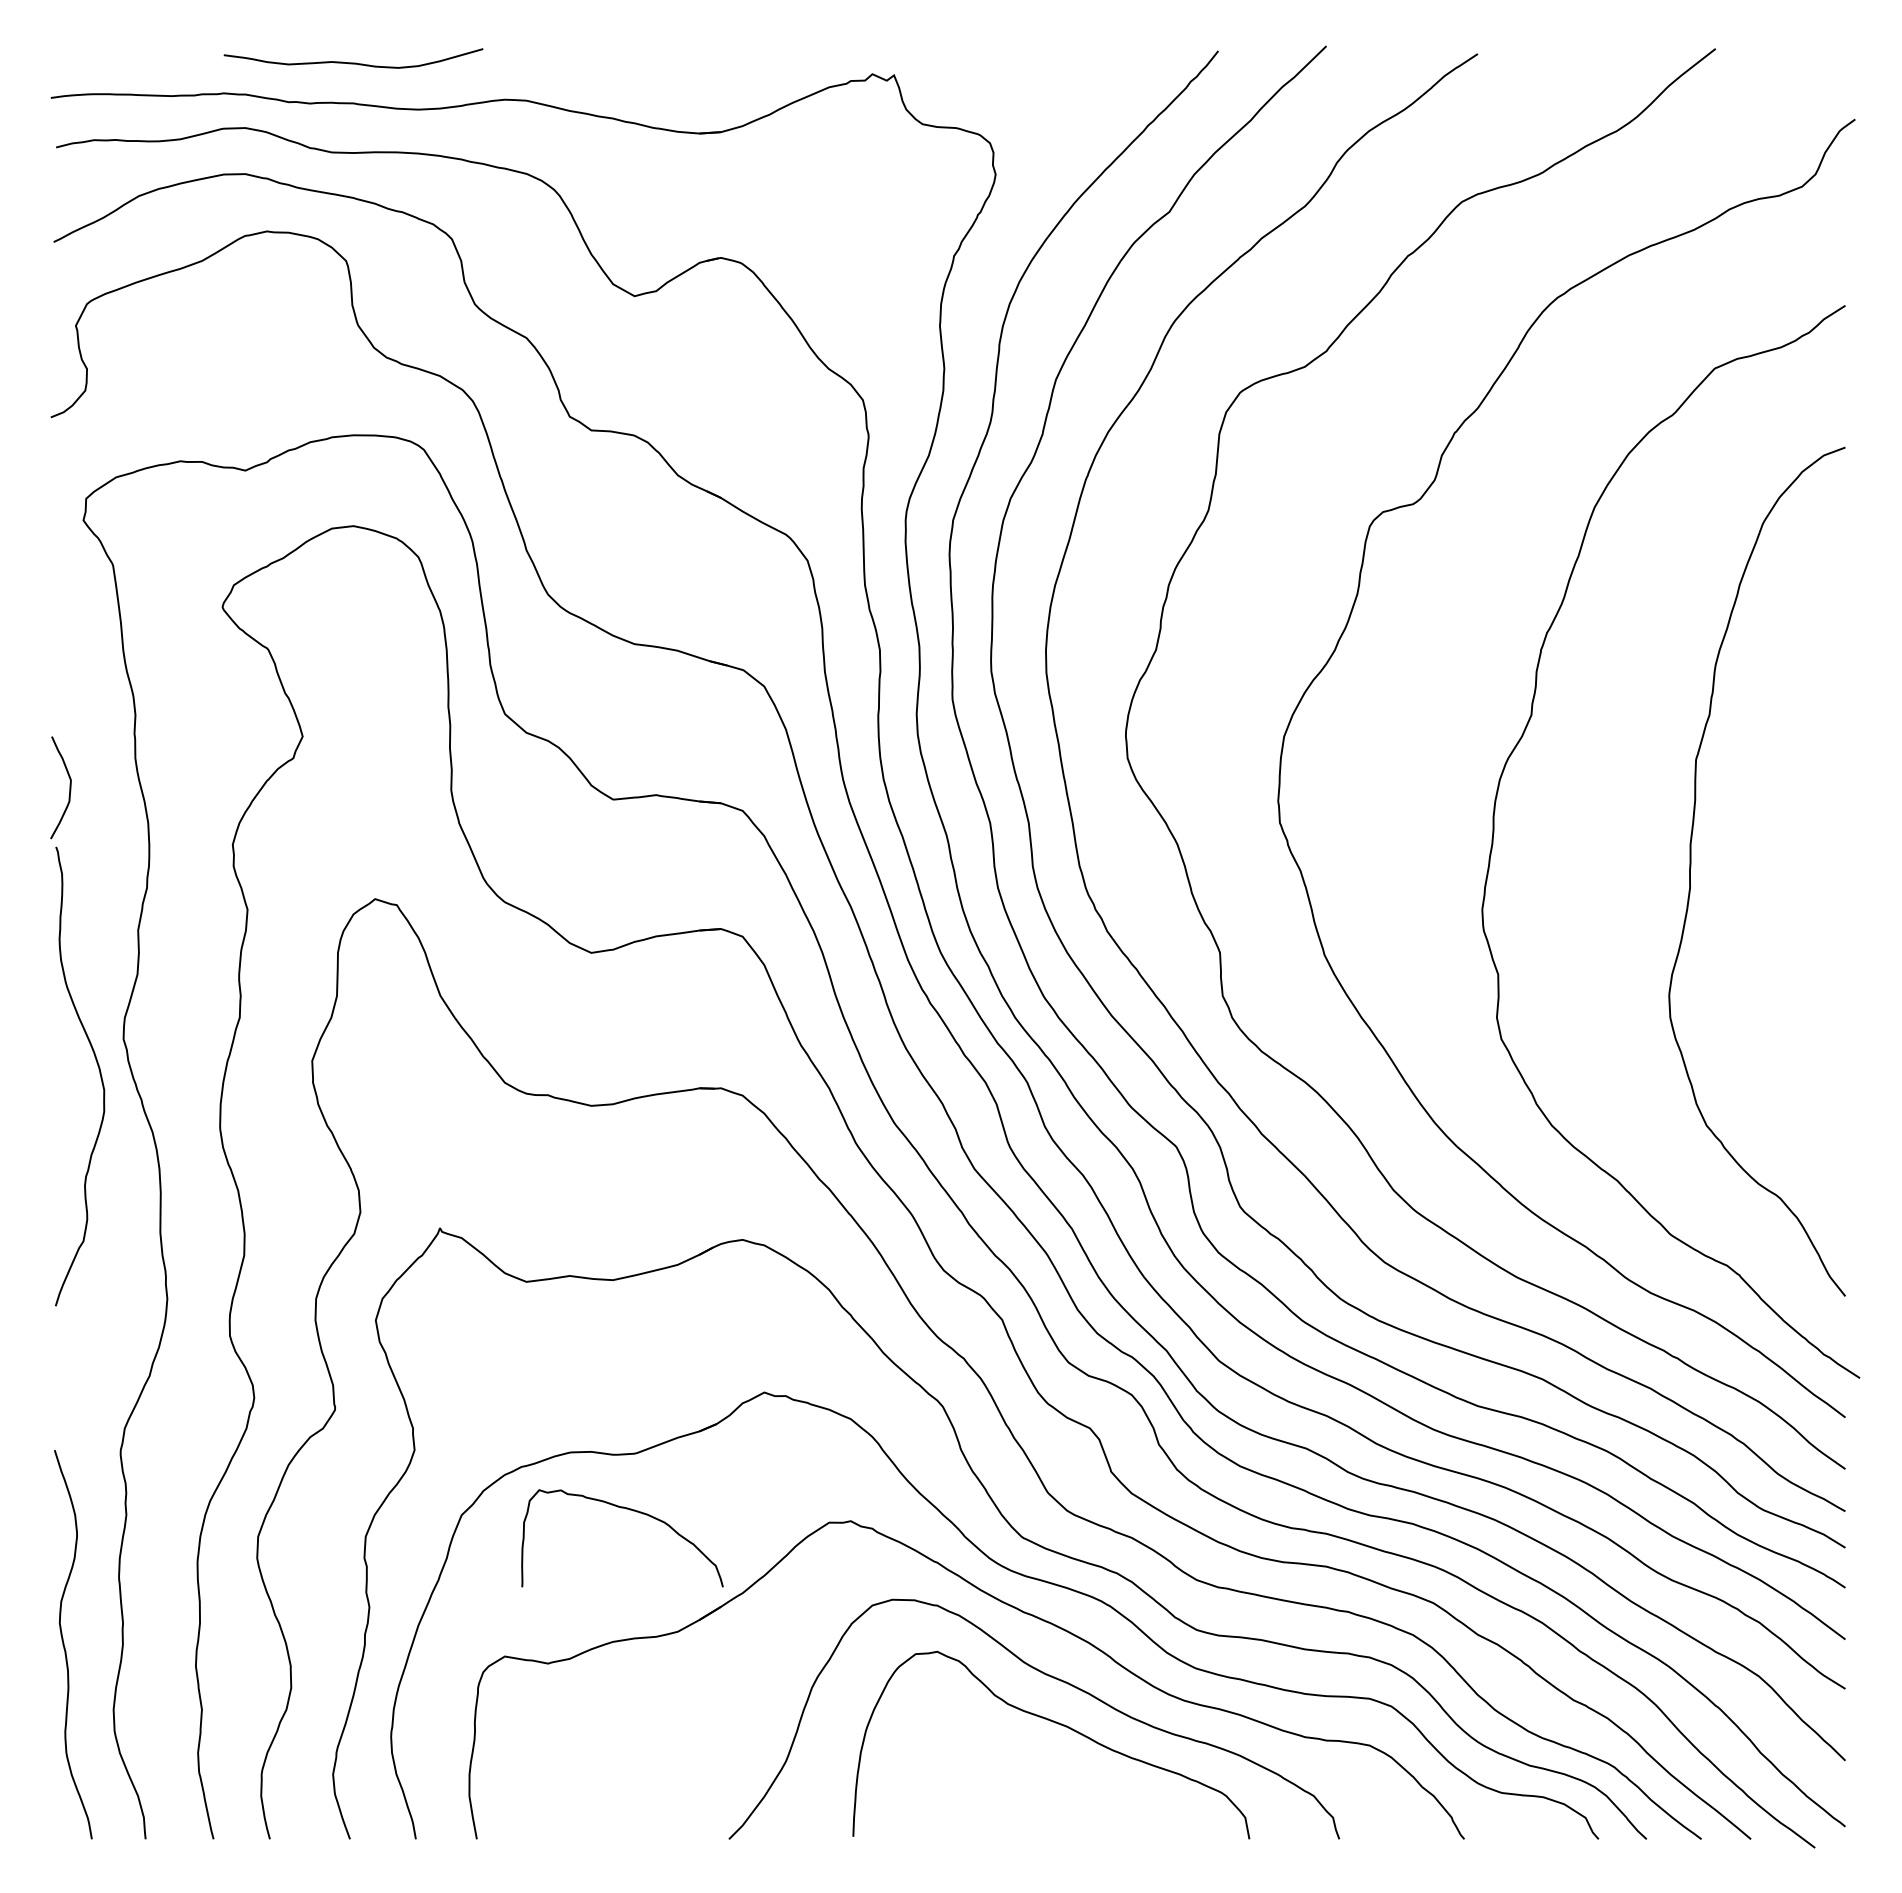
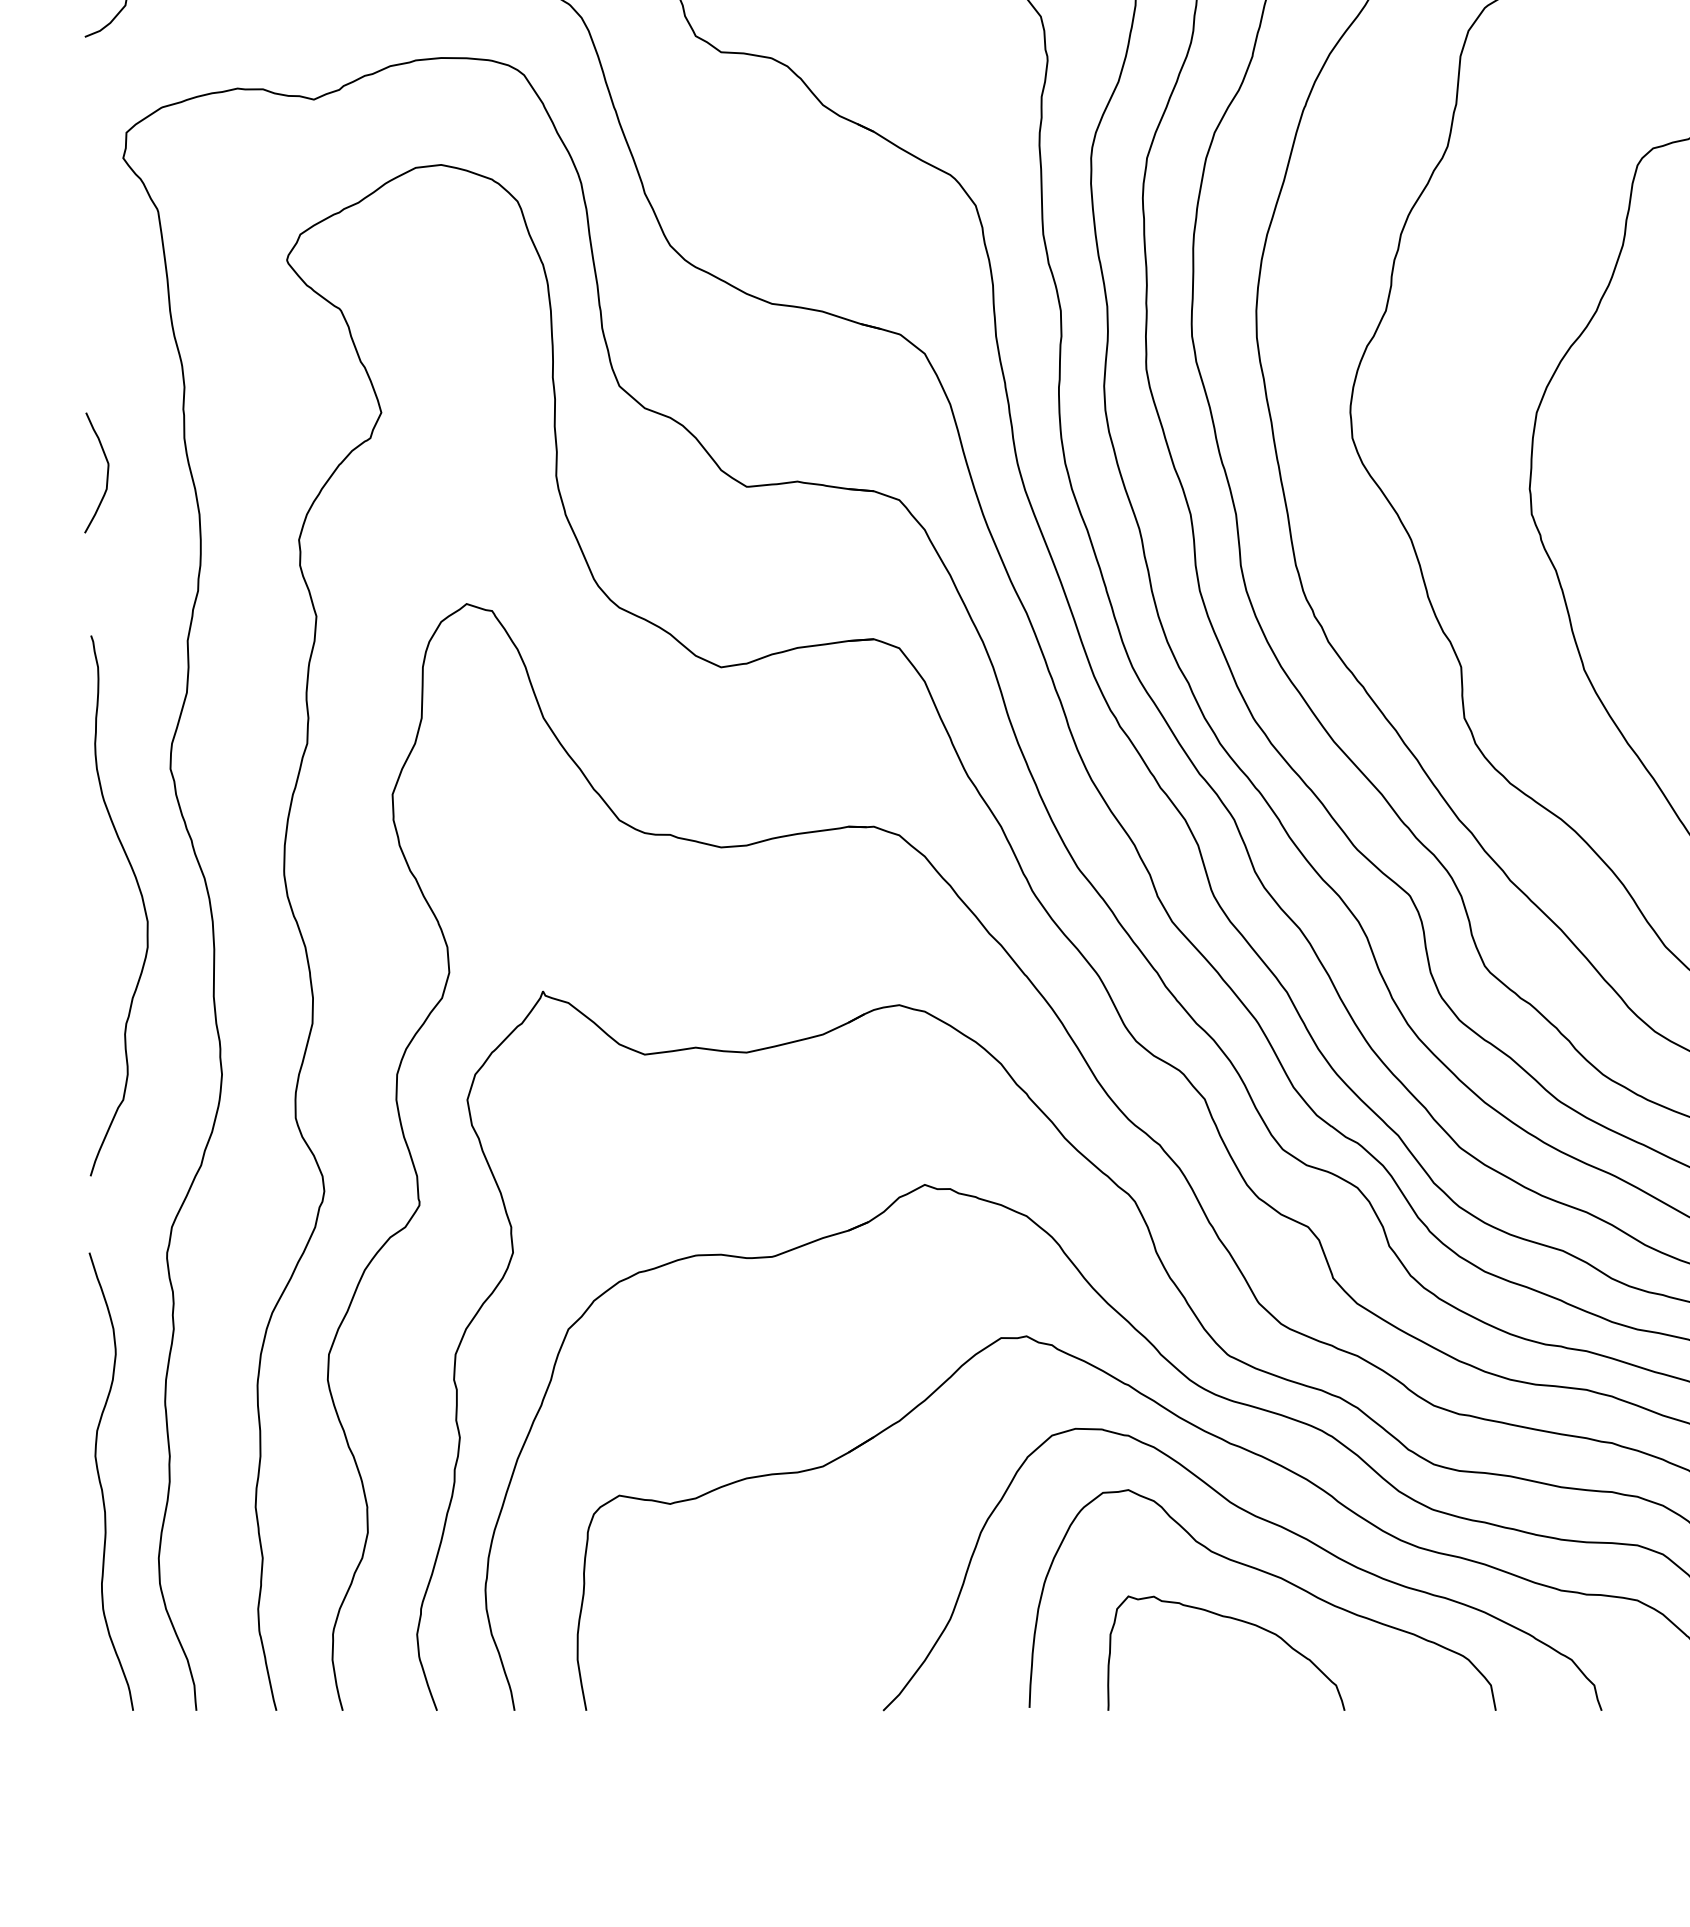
curve: (99, 1074) -> (142, 903), moved
curve: (629, 1510) -> (1234, 1620), moved

